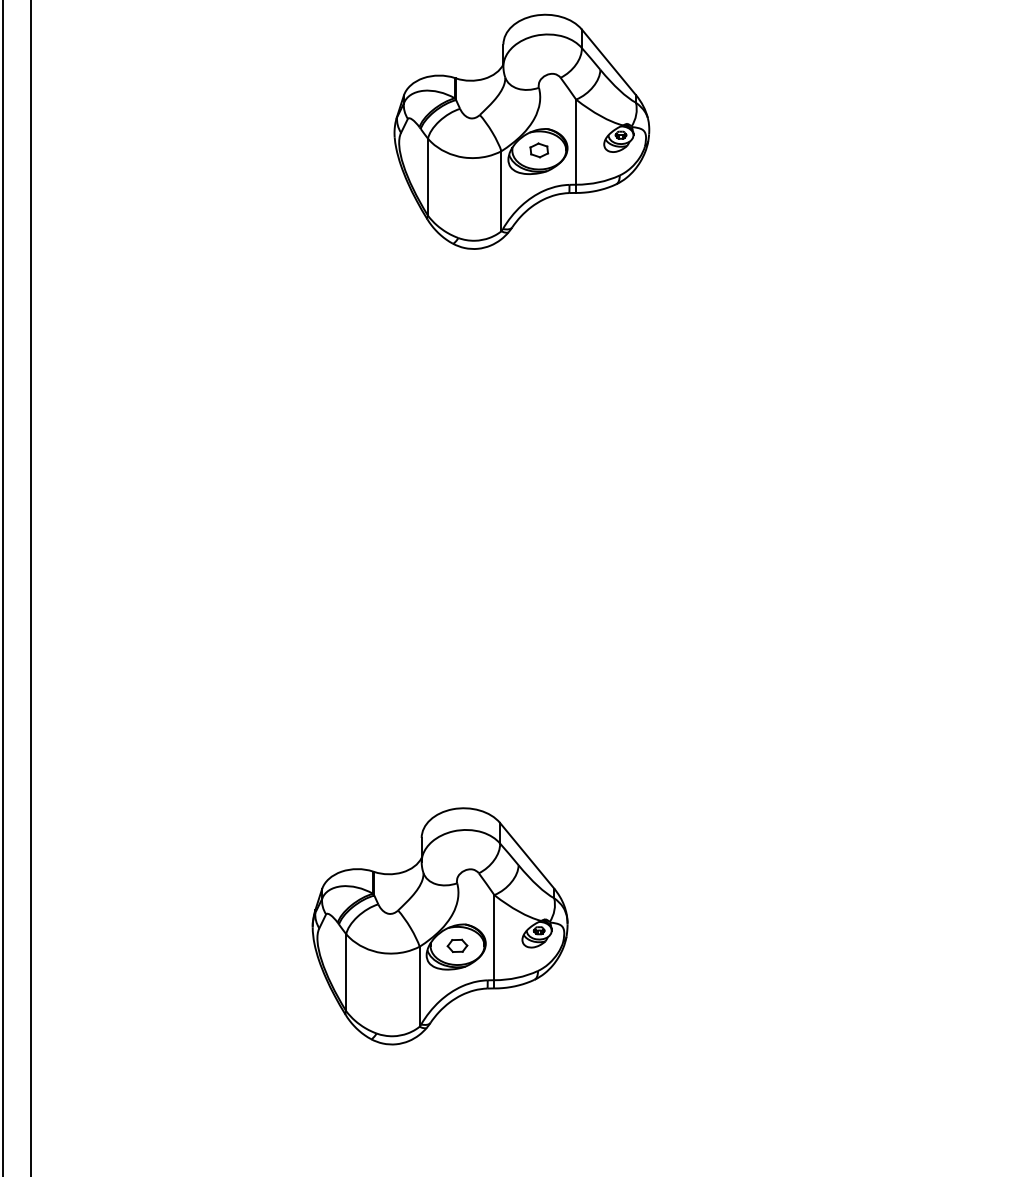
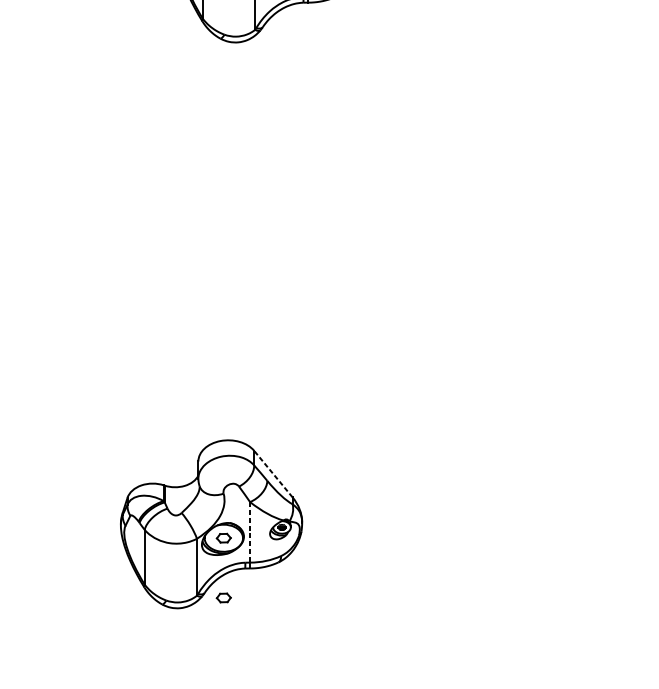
line: (526, 855) -> (272, 473), solid -> dashed
line: (494, 937) -> (250, 532), solid -> dashed
part: (457, 1029) -> (223, 597), added

